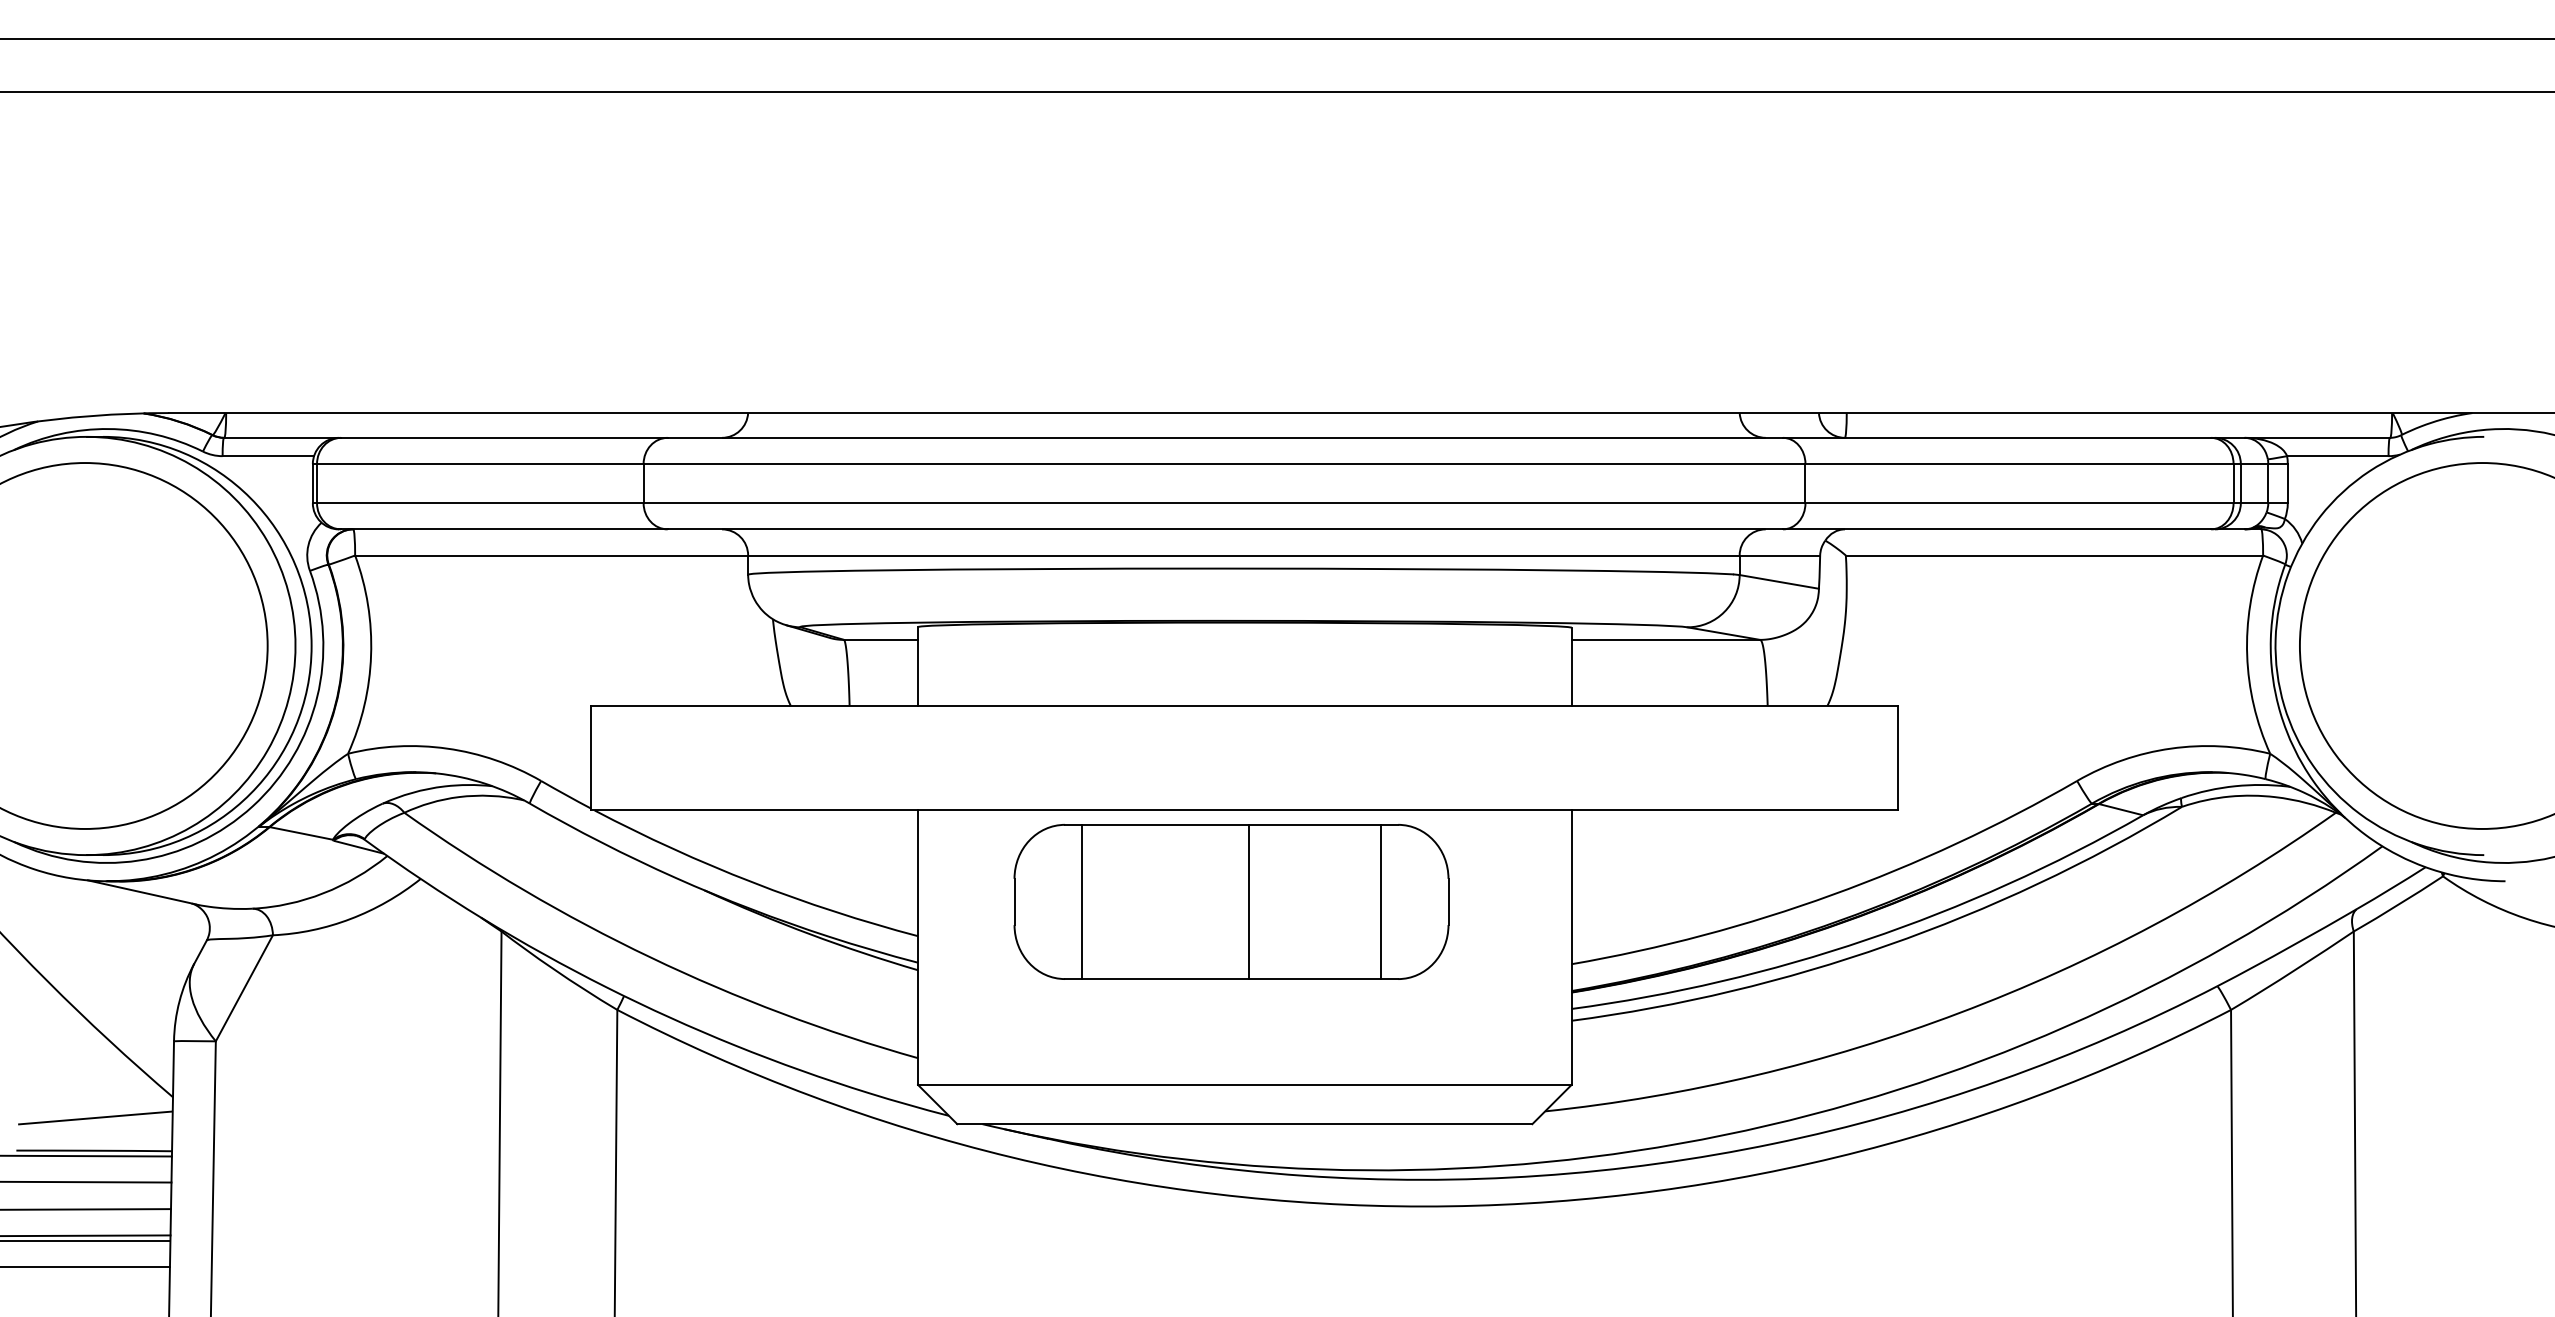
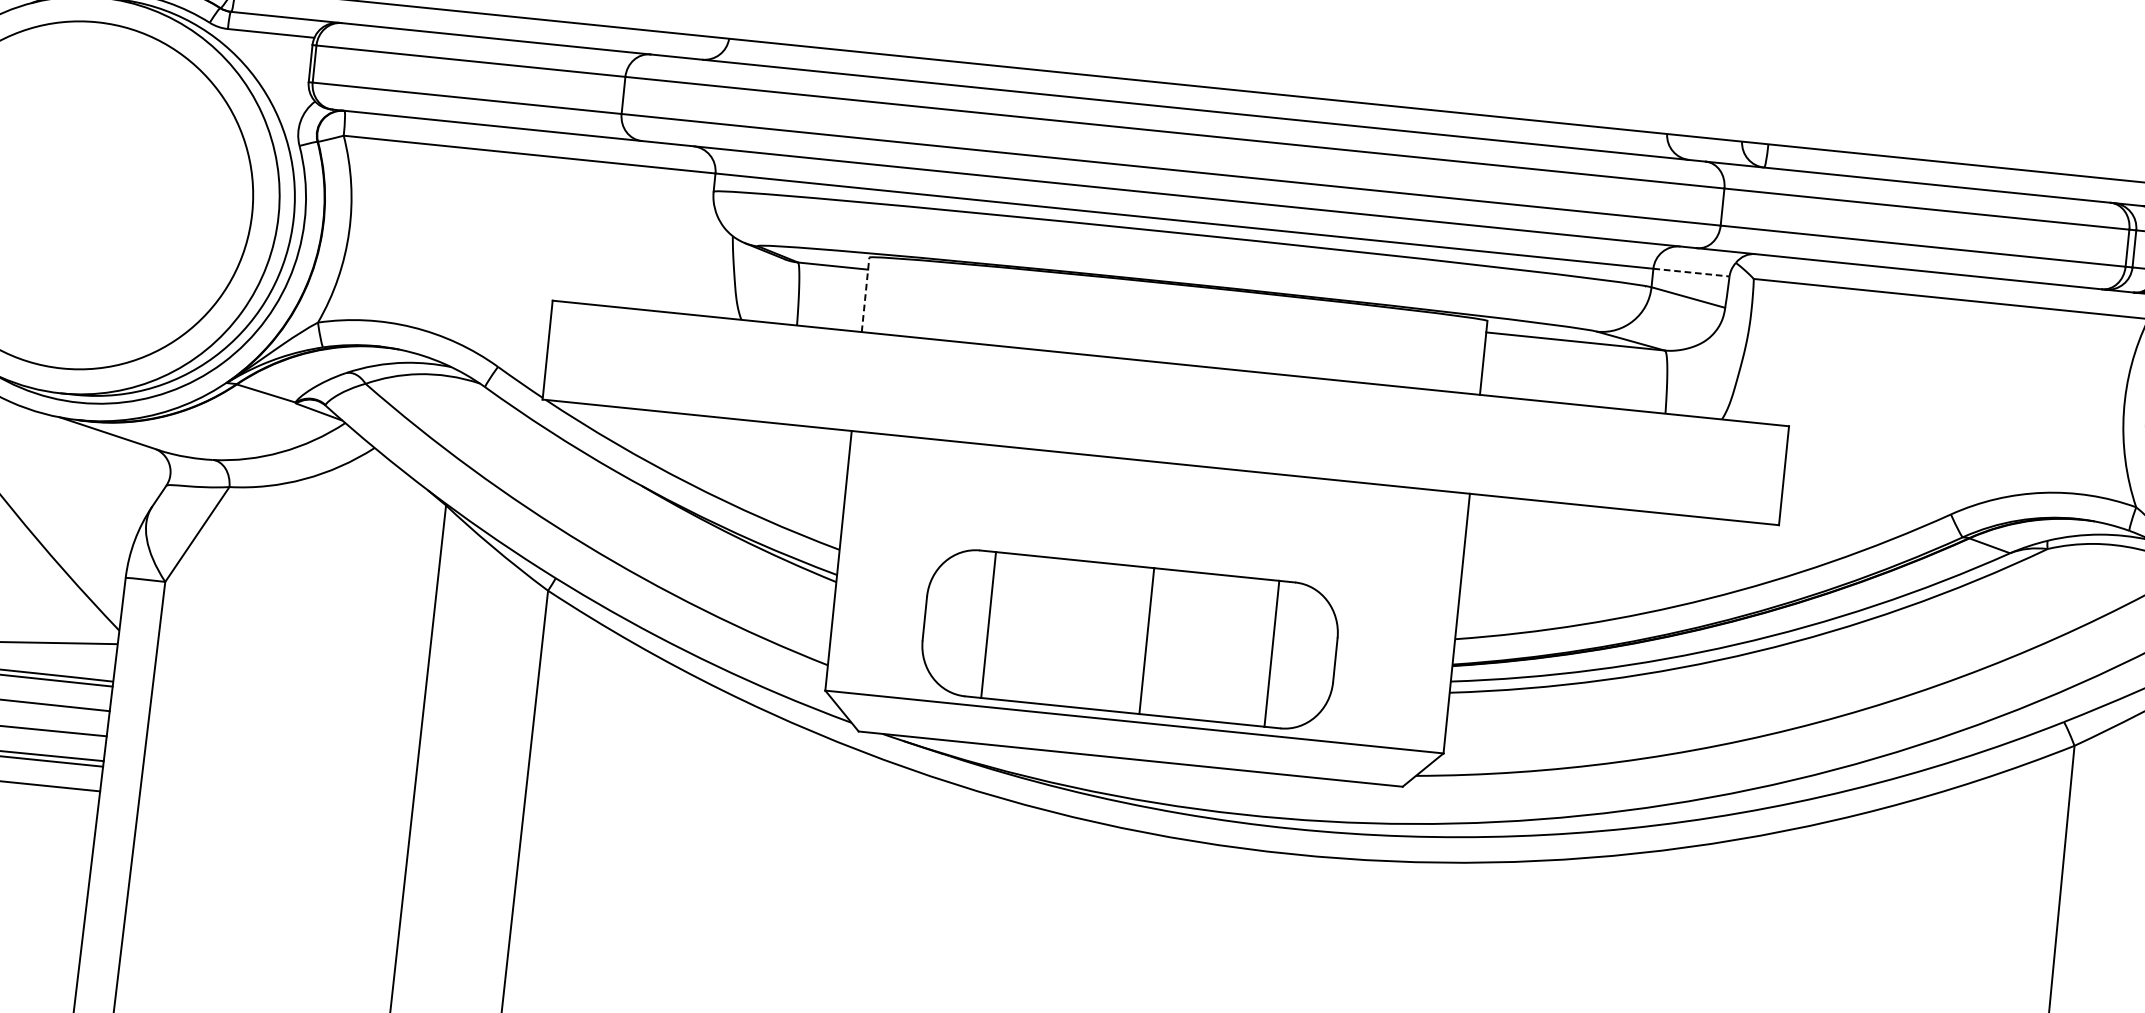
line: (1780, 555) -> (1692, 272), solid -> dashed
line: (918, 666) -> (865, 294), solid -> dashed
part: (1231, 901) -> (1130, 638), moved

